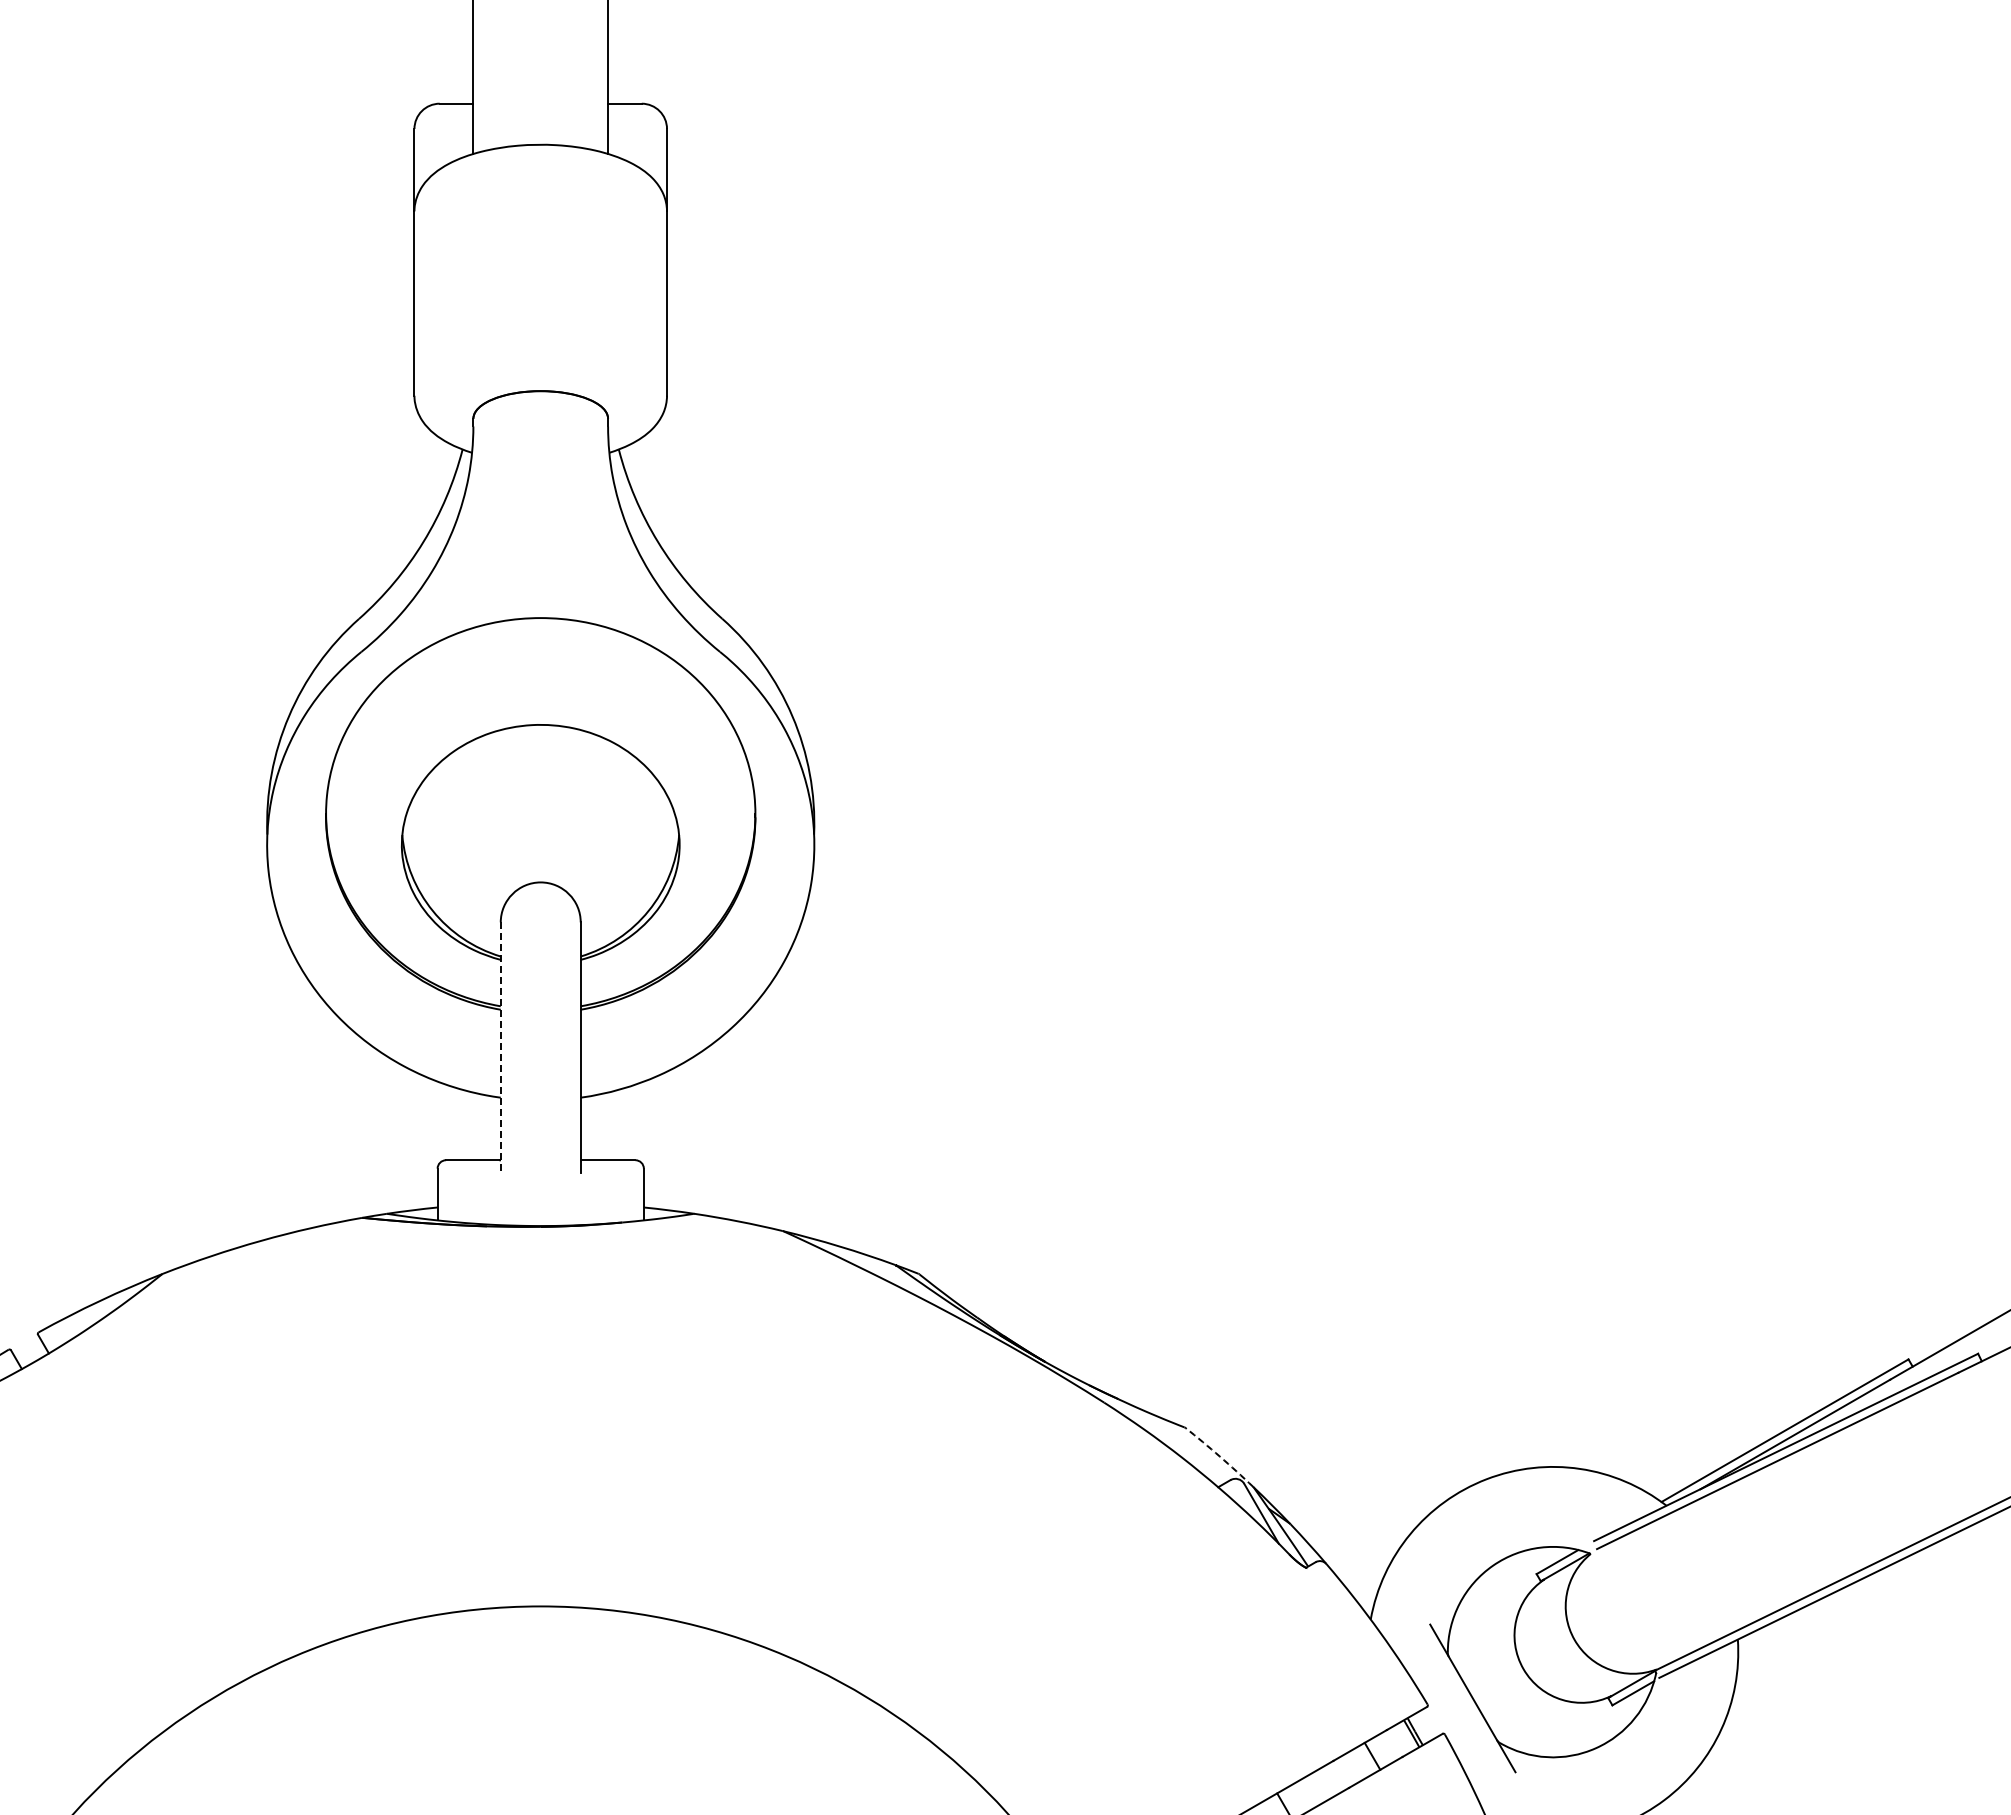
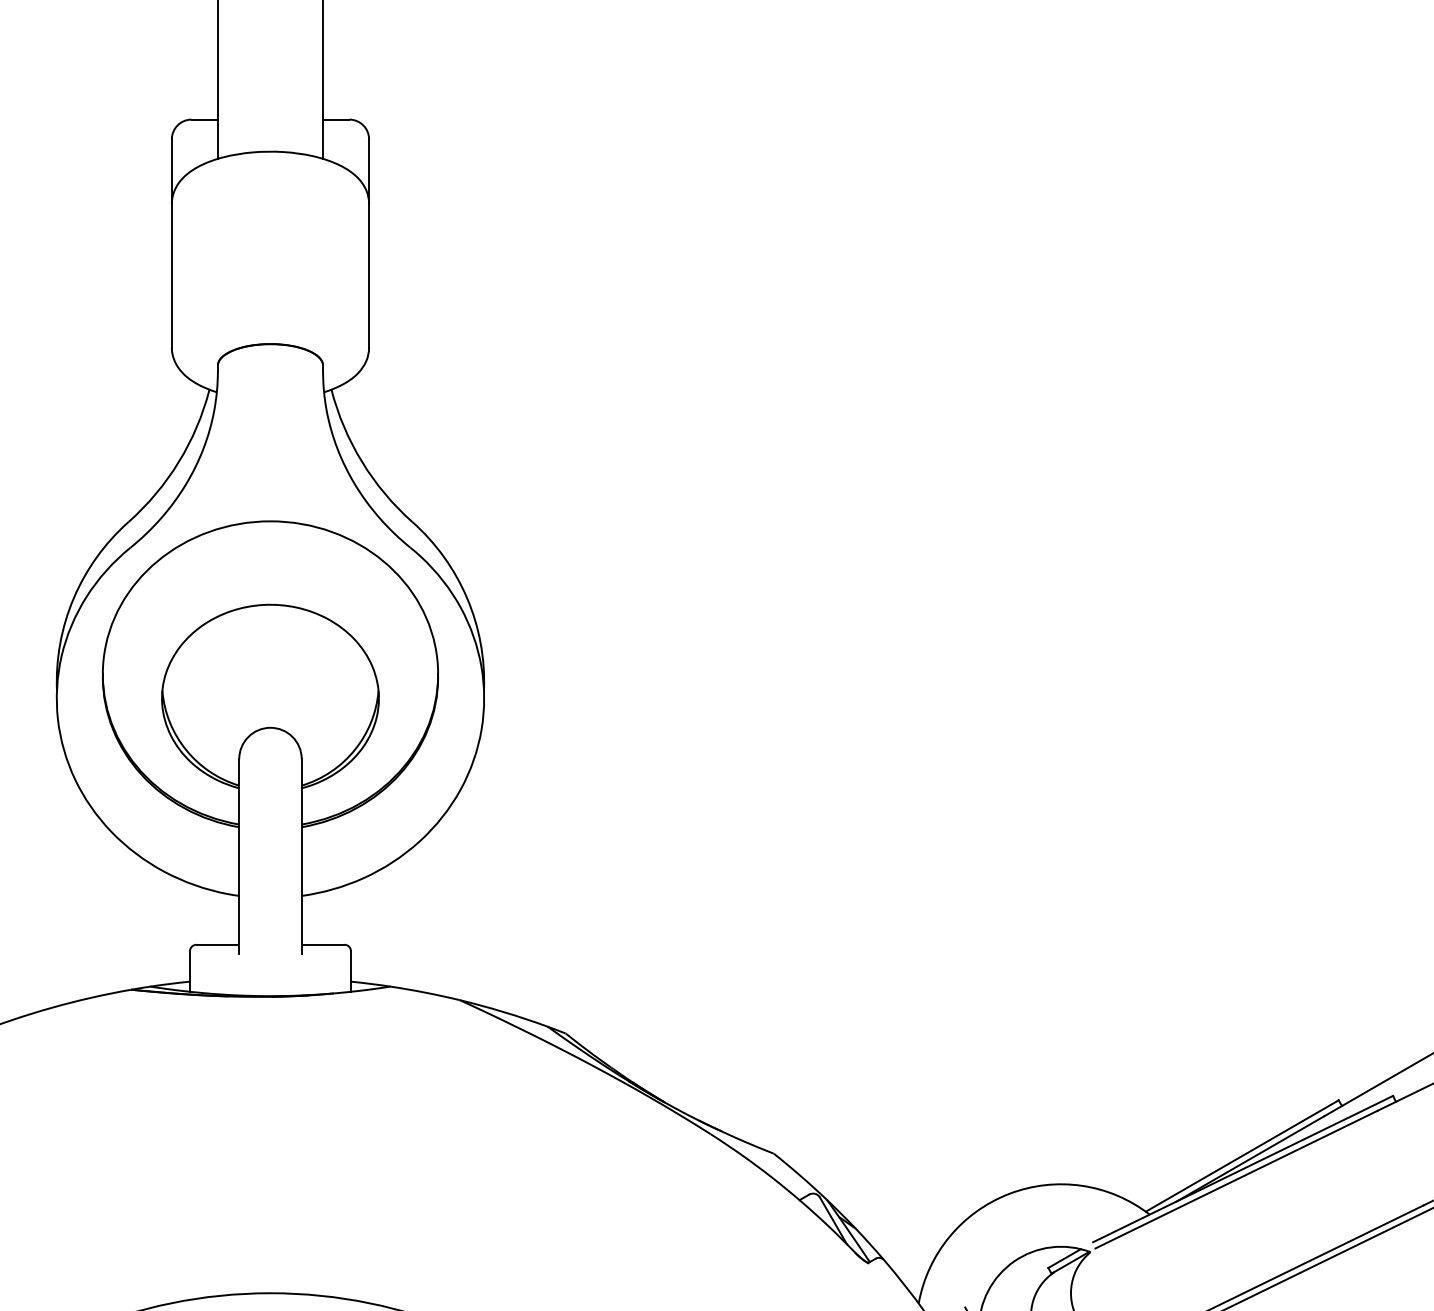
line: (500, 1047) -> (239, 856), dashed -> solid
arc: (1219, 1456) -> (800, 1176), dashed -> solid

